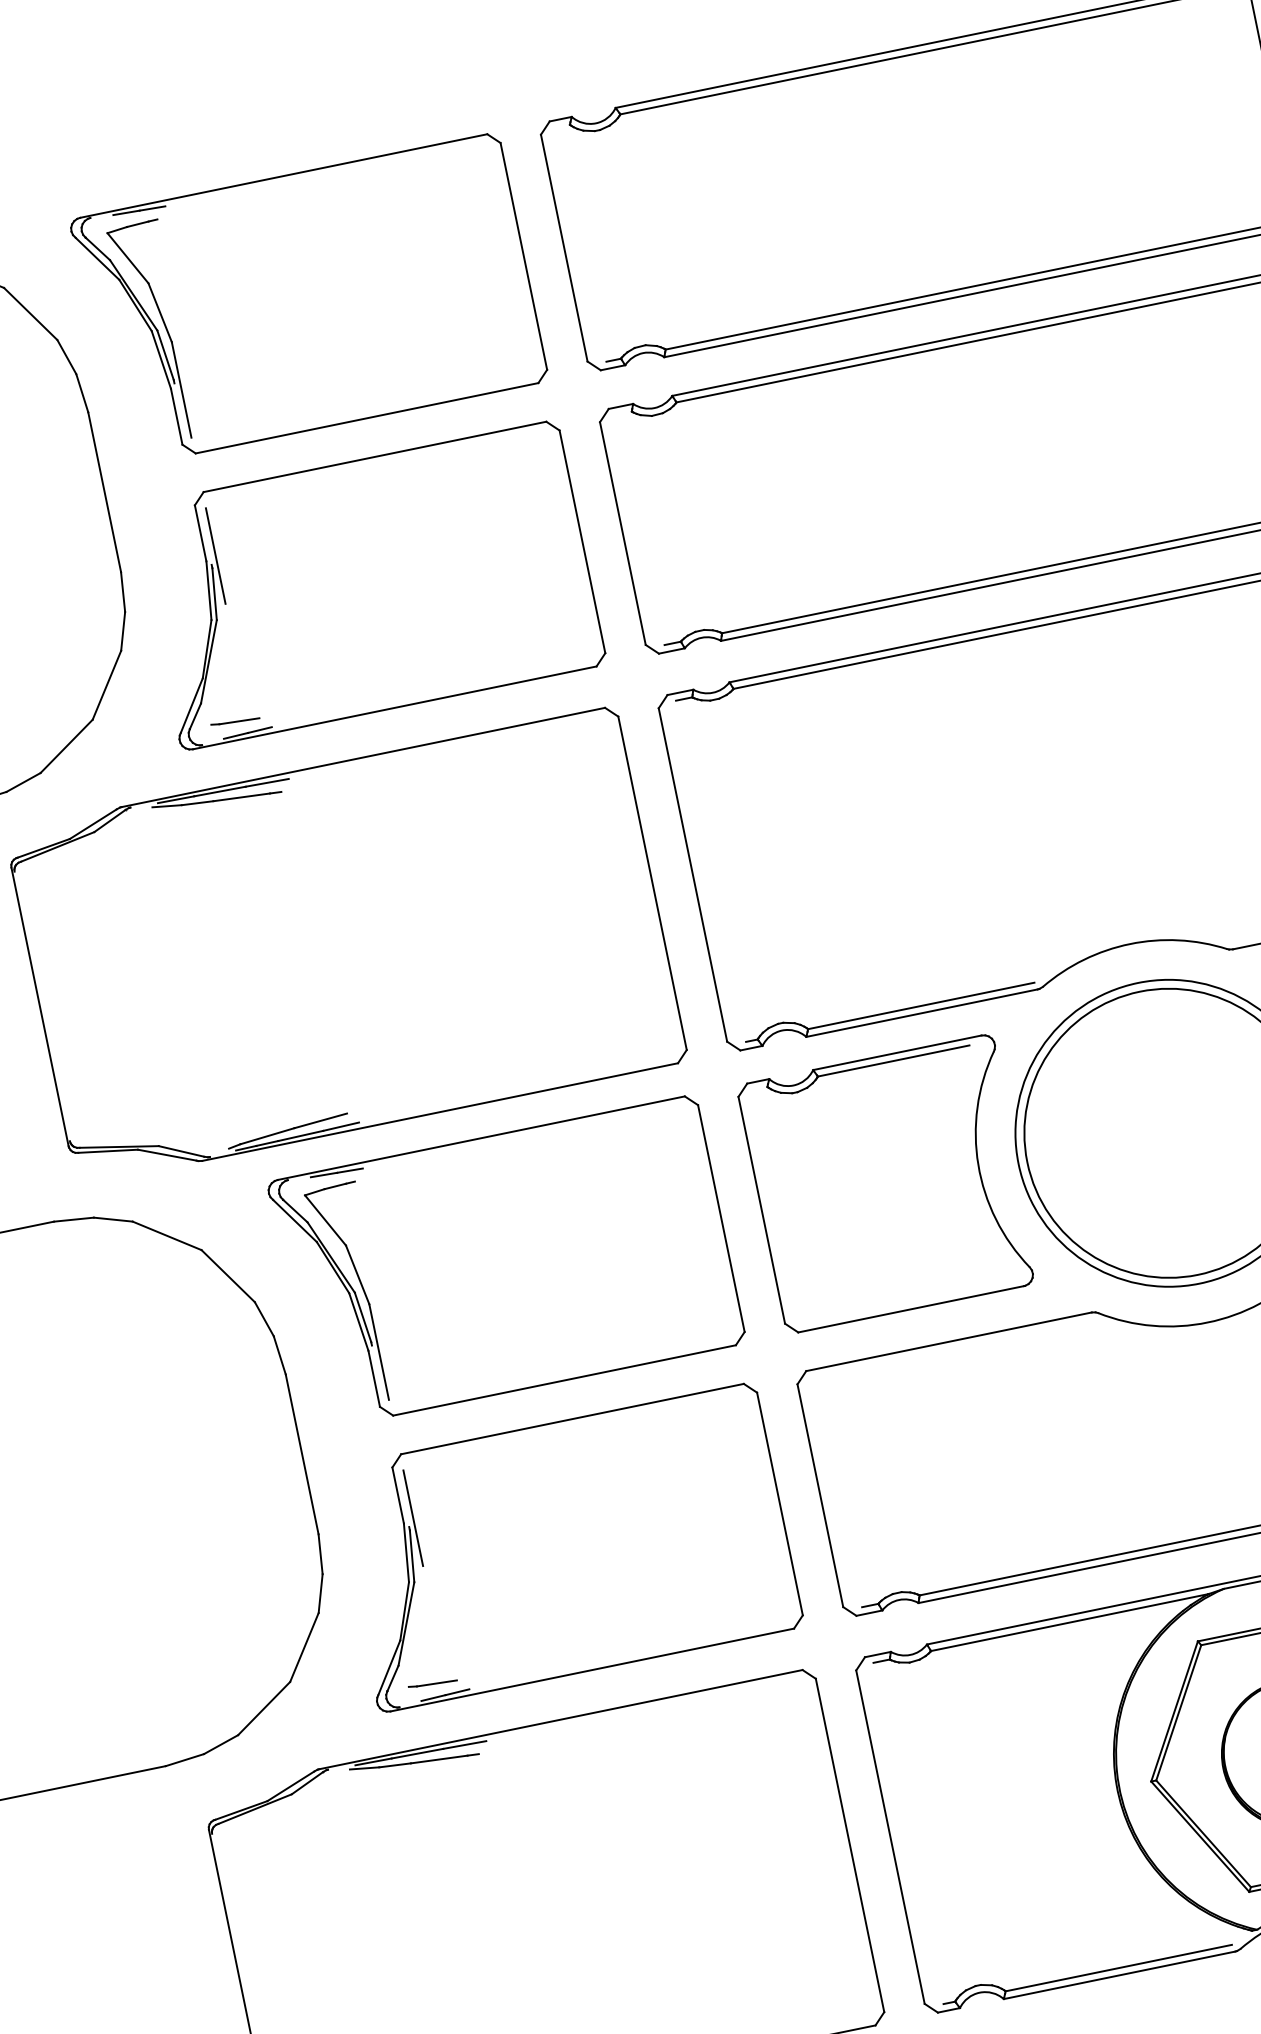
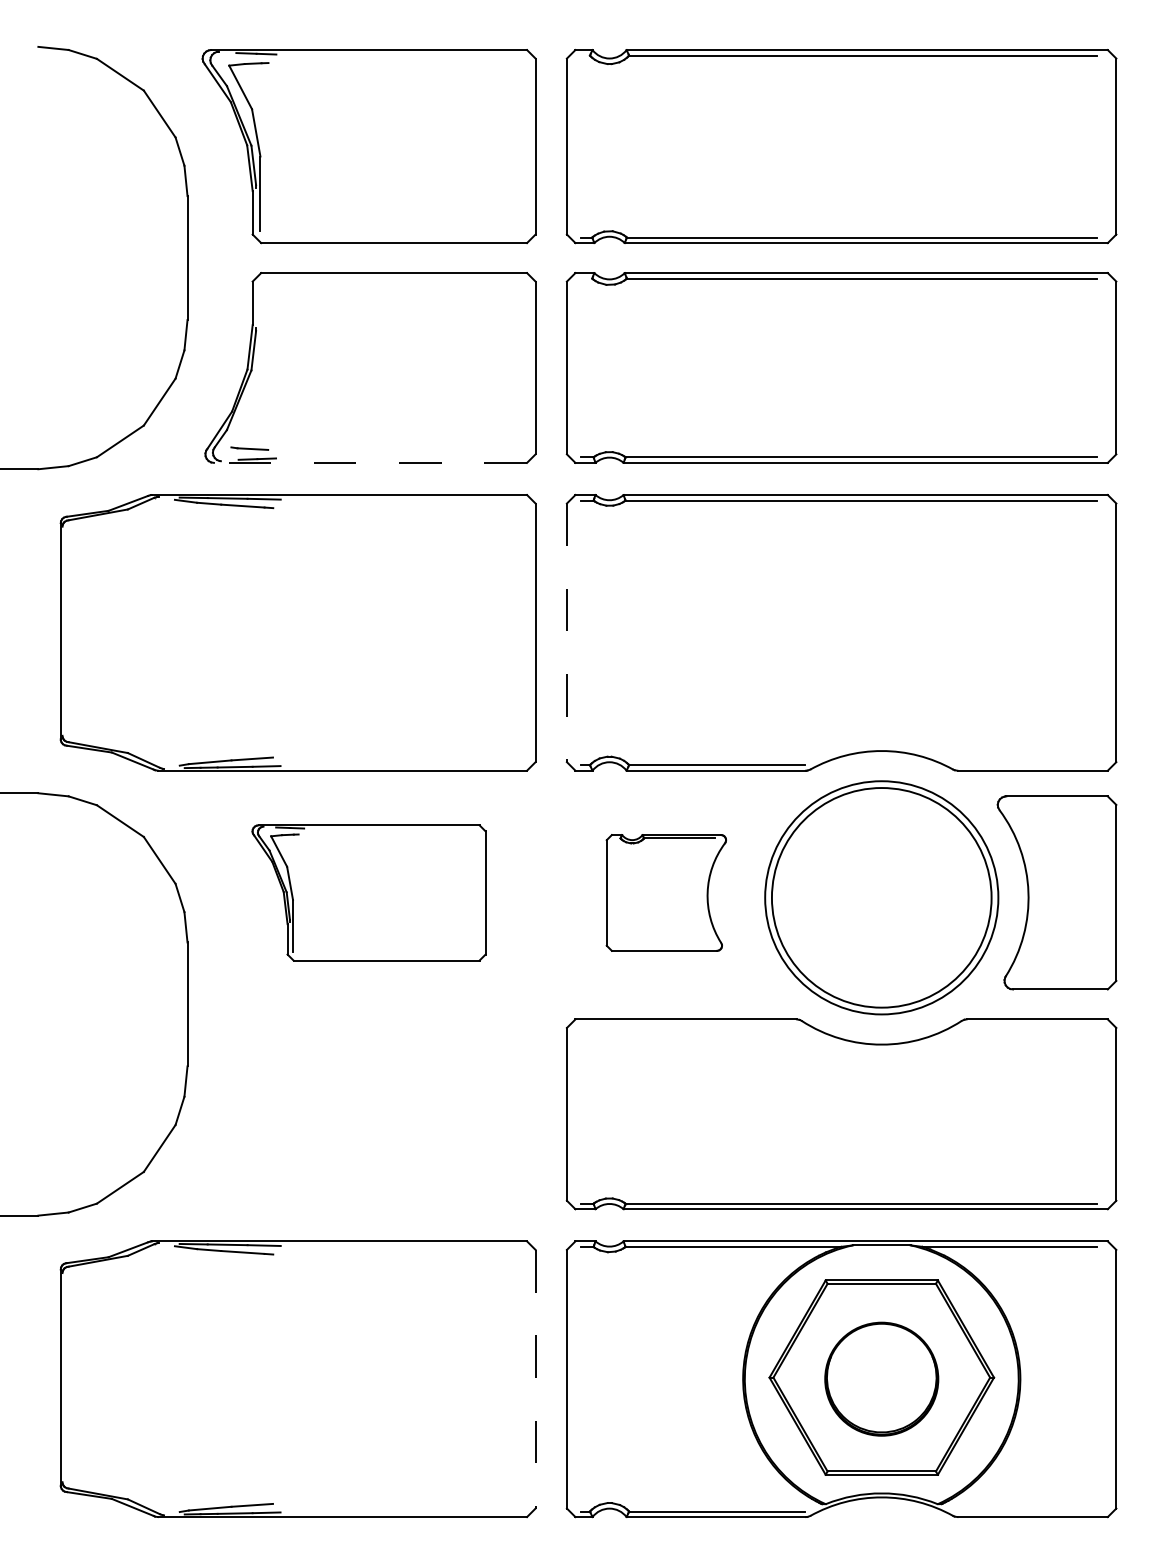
line: (215, 556) -> (260, 322), removed
line: (394, 707) -> (370, 462), solid -> dashed
line: (692, 875) -> (566, 633), solid -> dashed
part: (890, 1183) -> (666, 892), size x0.6
part: (505, 1262) -> (368, 892), size x0.7
part: (567, 1547) -> (370, 1114), removed
line: (850, 1845) -> (535, 1379), solid -> dashed

